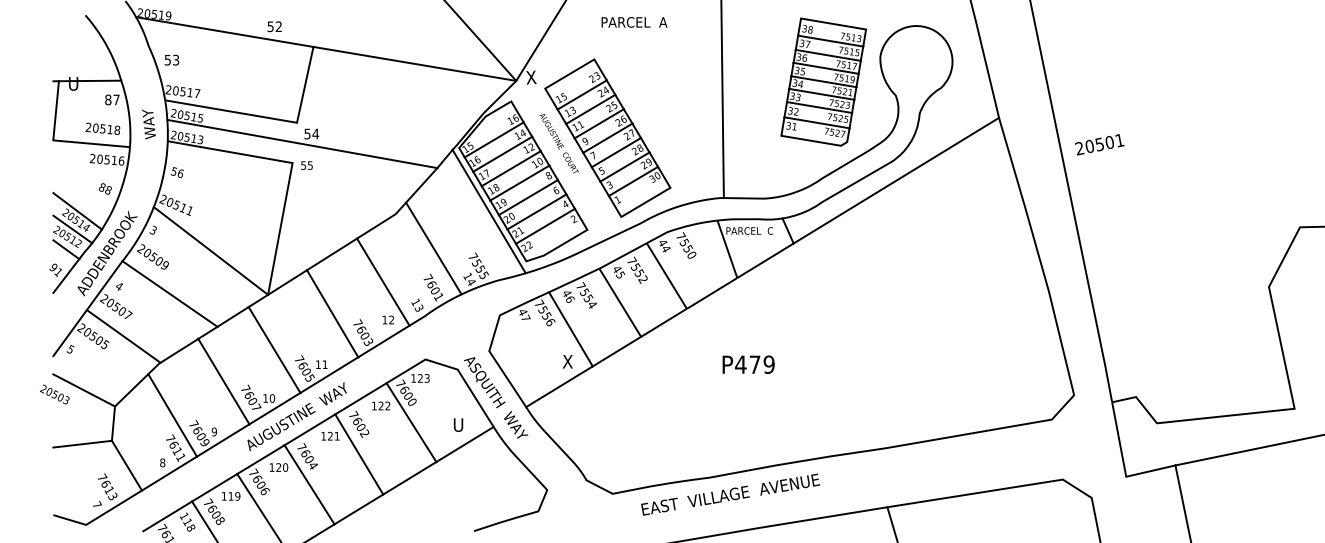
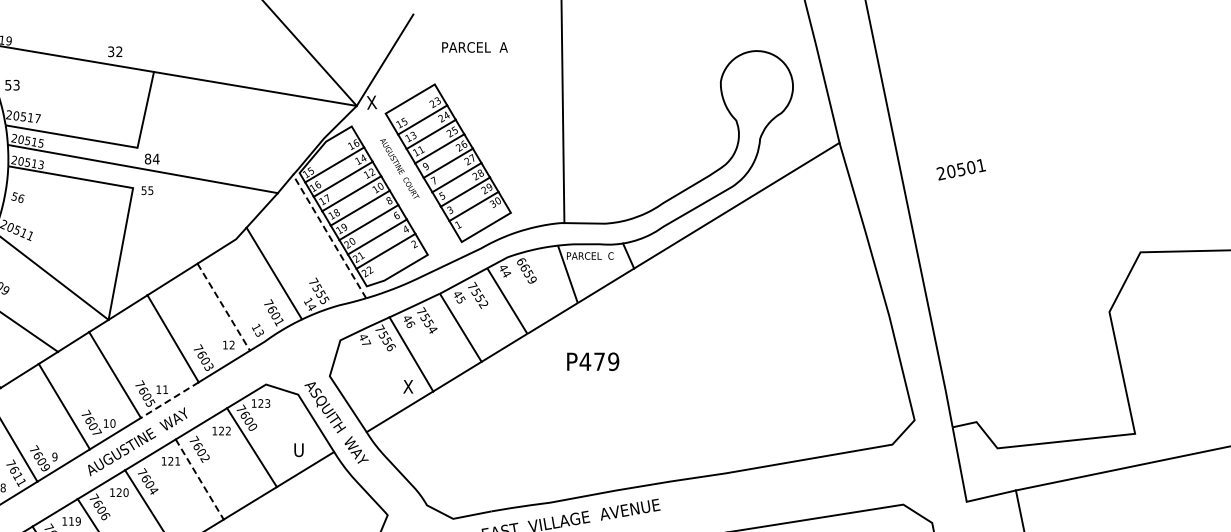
text: (270, 26) -> (111, 51), 52 -> 32
part: (823, 81) -> (664, 106), removed
text: (307, 133) -> (148, 158), 54 -> 84
text: (1099, 144) -> (961, 169), moved
line: (489, 211) -> (330, 236), solid -> dashed
text: (685, 245) -> (526, 270), 7550 -> 6659
line: (383, 282) -> (224, 307), solid -> dashed
text: (748, 364) -> (593, 361), moved
line: (329, 375) -> (170, 400), solid -> dashed
line: (359, 454) -> (200, 479), solid -> dashed

